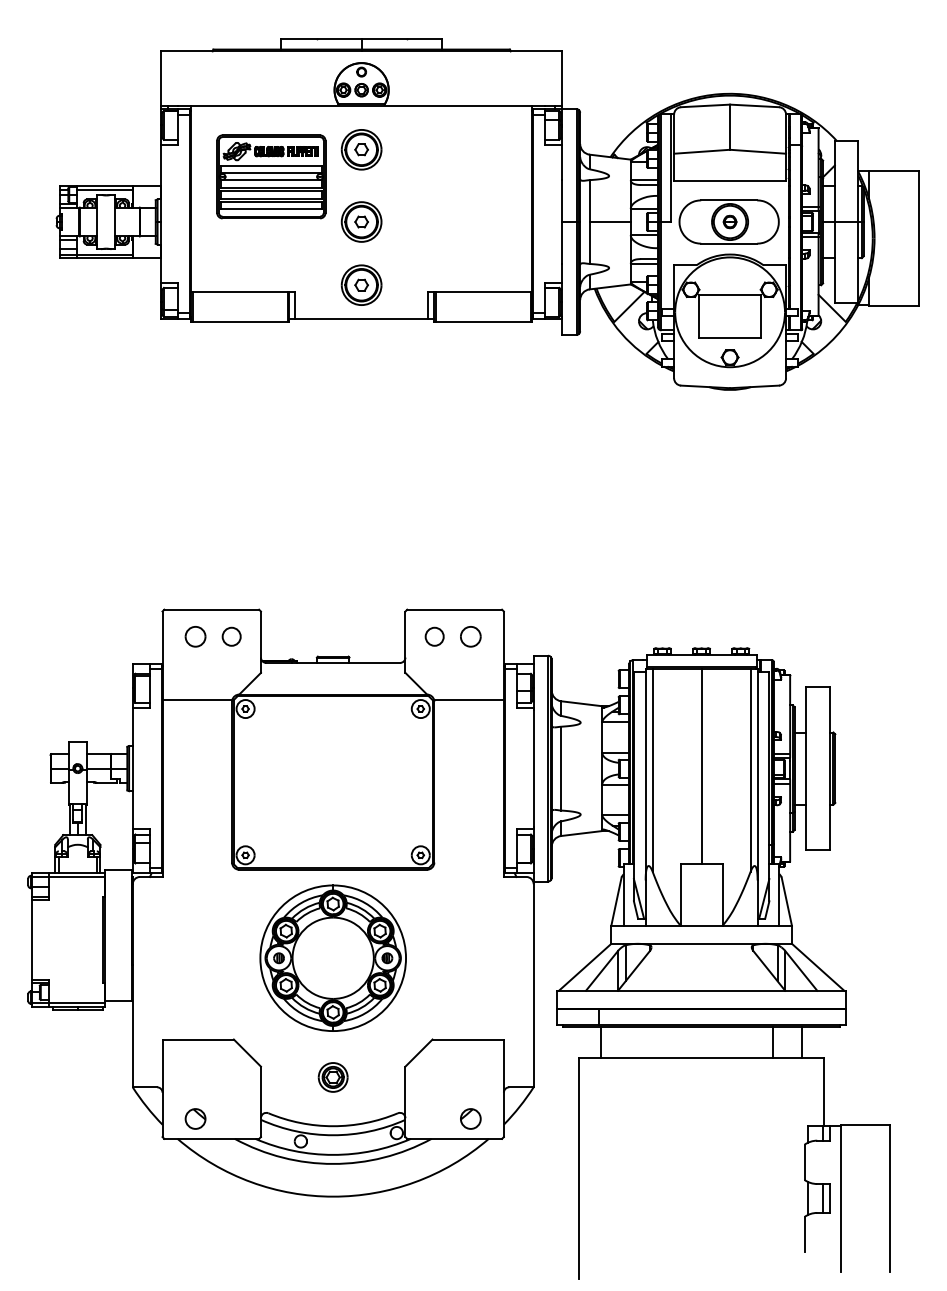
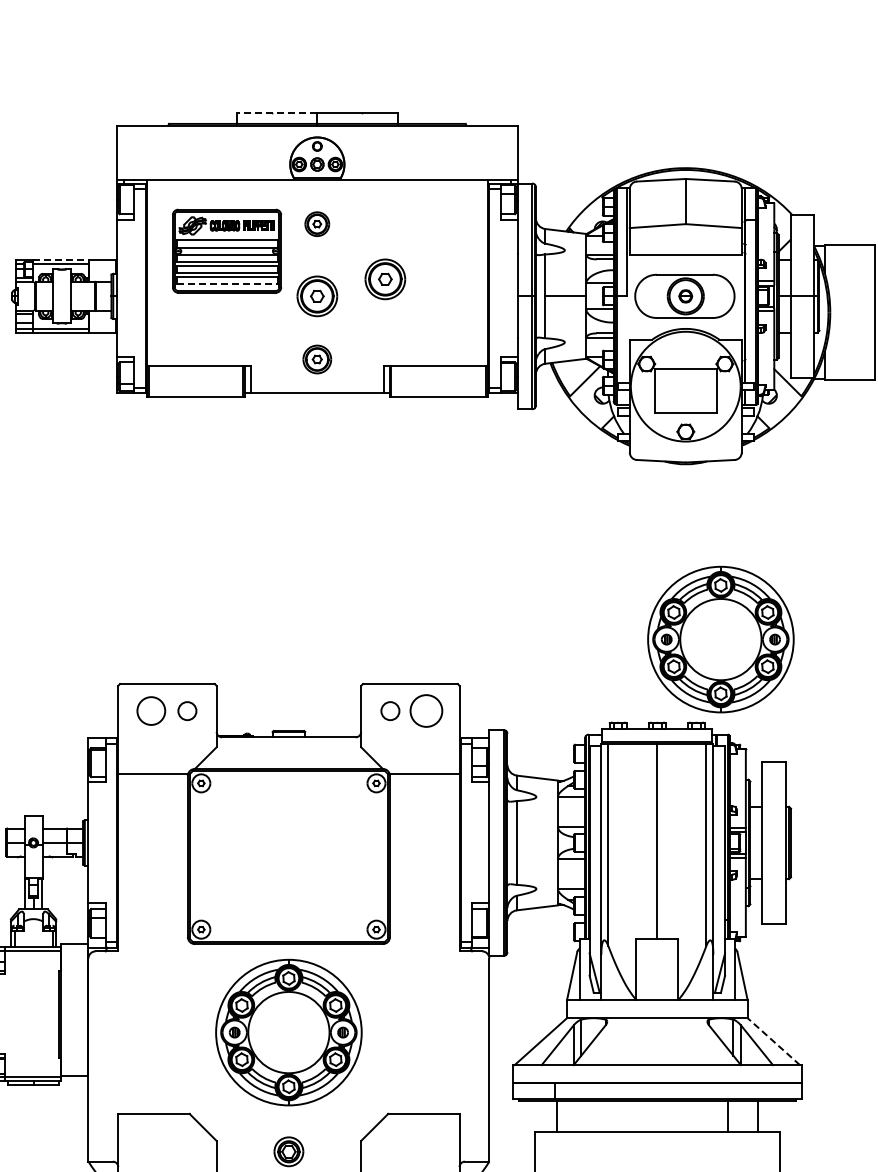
line: (321, 38) -> (277, 112), solid -> dashed
part: (361, 149) -> (317, 223), size x0.6
line: (105, 185) -> (61, 259), solid -> dashed
part: (429, 204) -> (385, 278), added
line: (271, 209) -> (227, 283), solid -> dashed
part: (361, 284) -> (317, 358), size x0.7
part: (764, 564) -> (720, 638), added
part: (195, 636) -> (151, 710), size x1.4
part: (470, 636) -> (426, 710), size x1.6
line: (817, 966) -> (773, 1040), solid -> dashed

